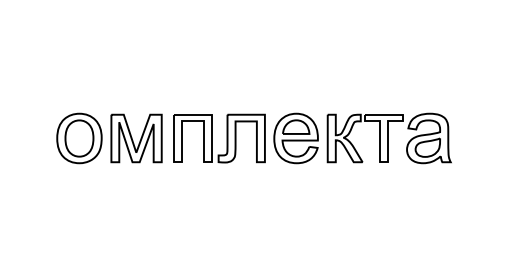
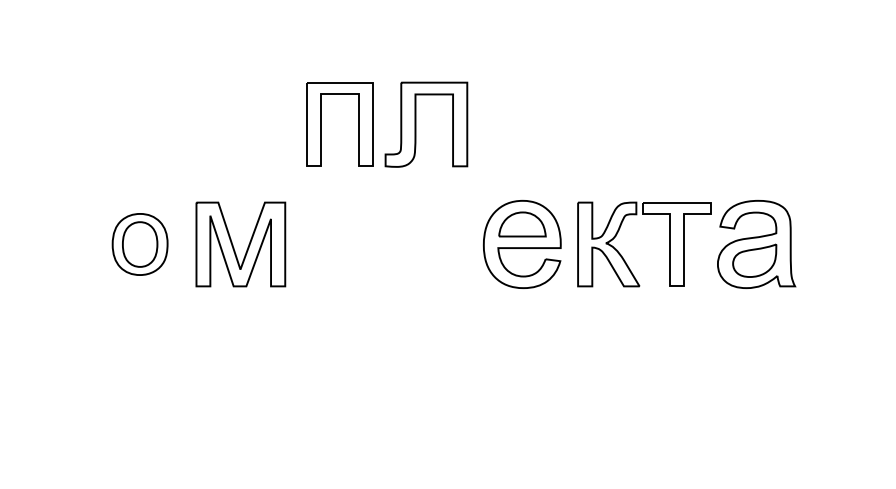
part: (79, 138) -> (140, 244), size x0.7
part: (212, 138) -> (374, 124), moved

